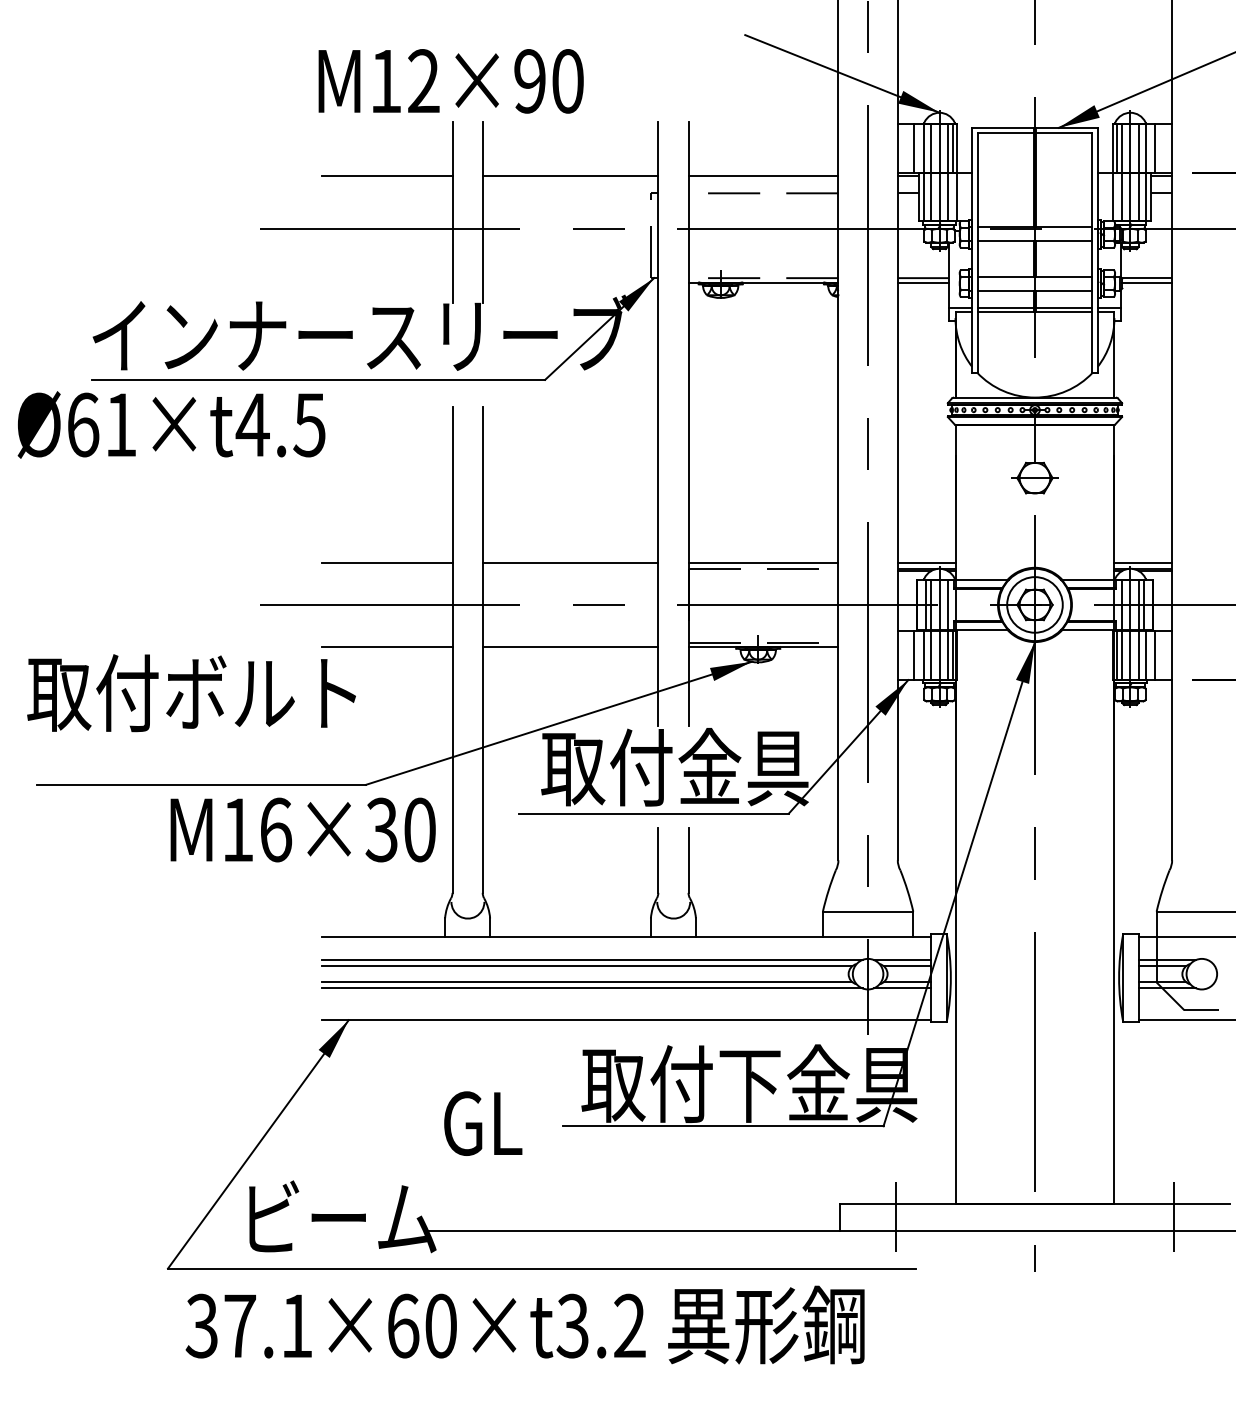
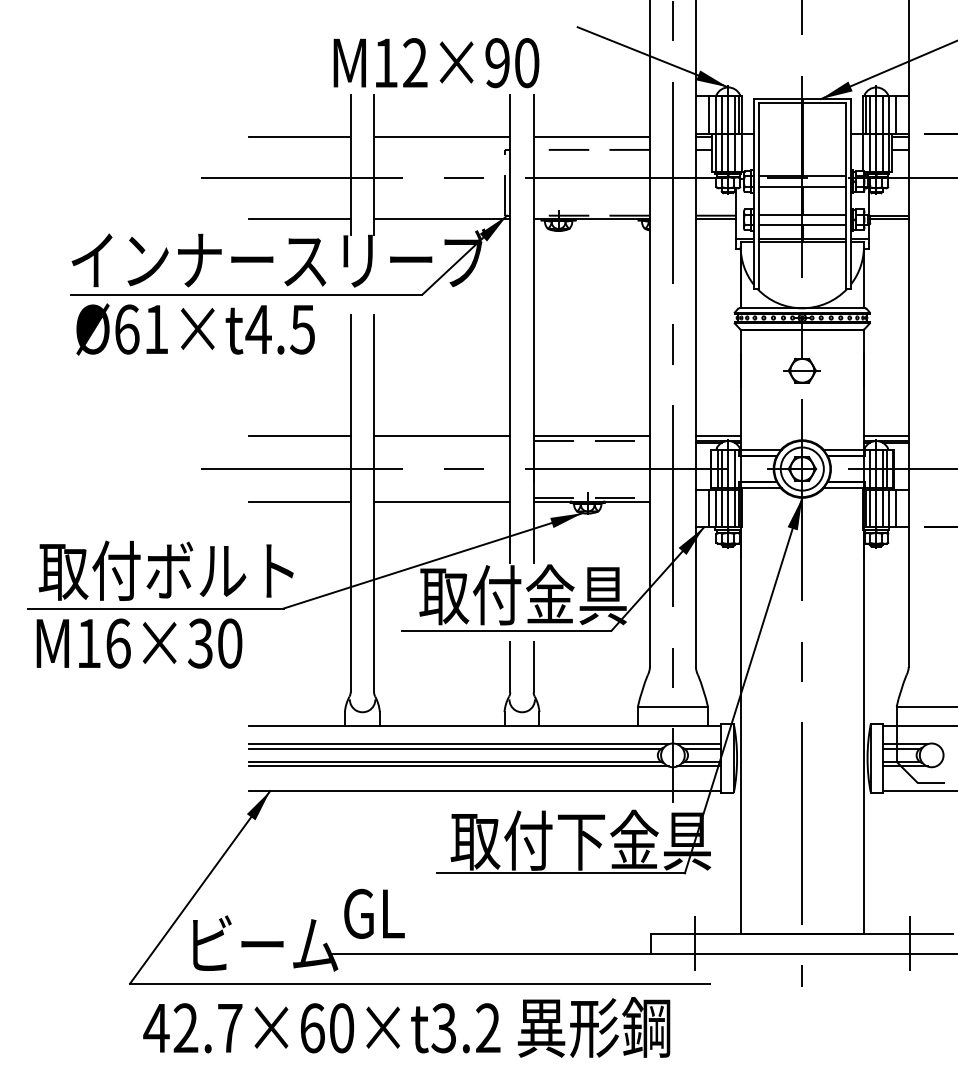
text: (450, 81) -> (435, 63), moved
line: (386, 282) -> (299, 219), added
line: (570, 282) -> (442, 219), added
text: (171, 424) -> (195, 329), moved
text: (191, 693) -> (166, 571), moved
text: (302, 829) -> (138, 643), moved
text: (483, 1123) -> (374, 913), moved
text: (248, 1325) -> (192, 1027), 37.1×60×t3.2 -> 42.7×60×t3.2

